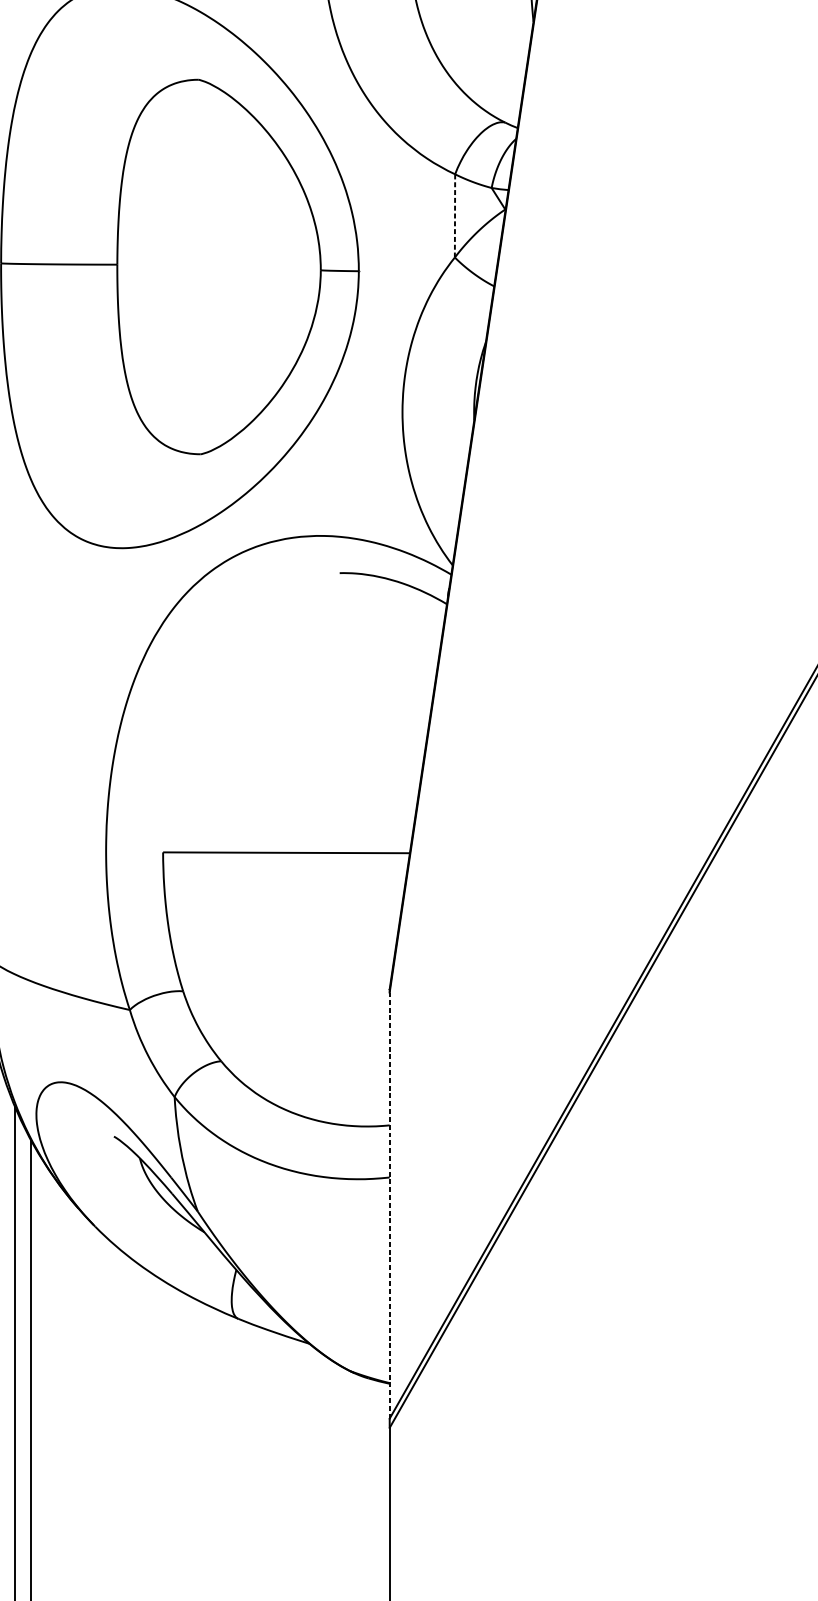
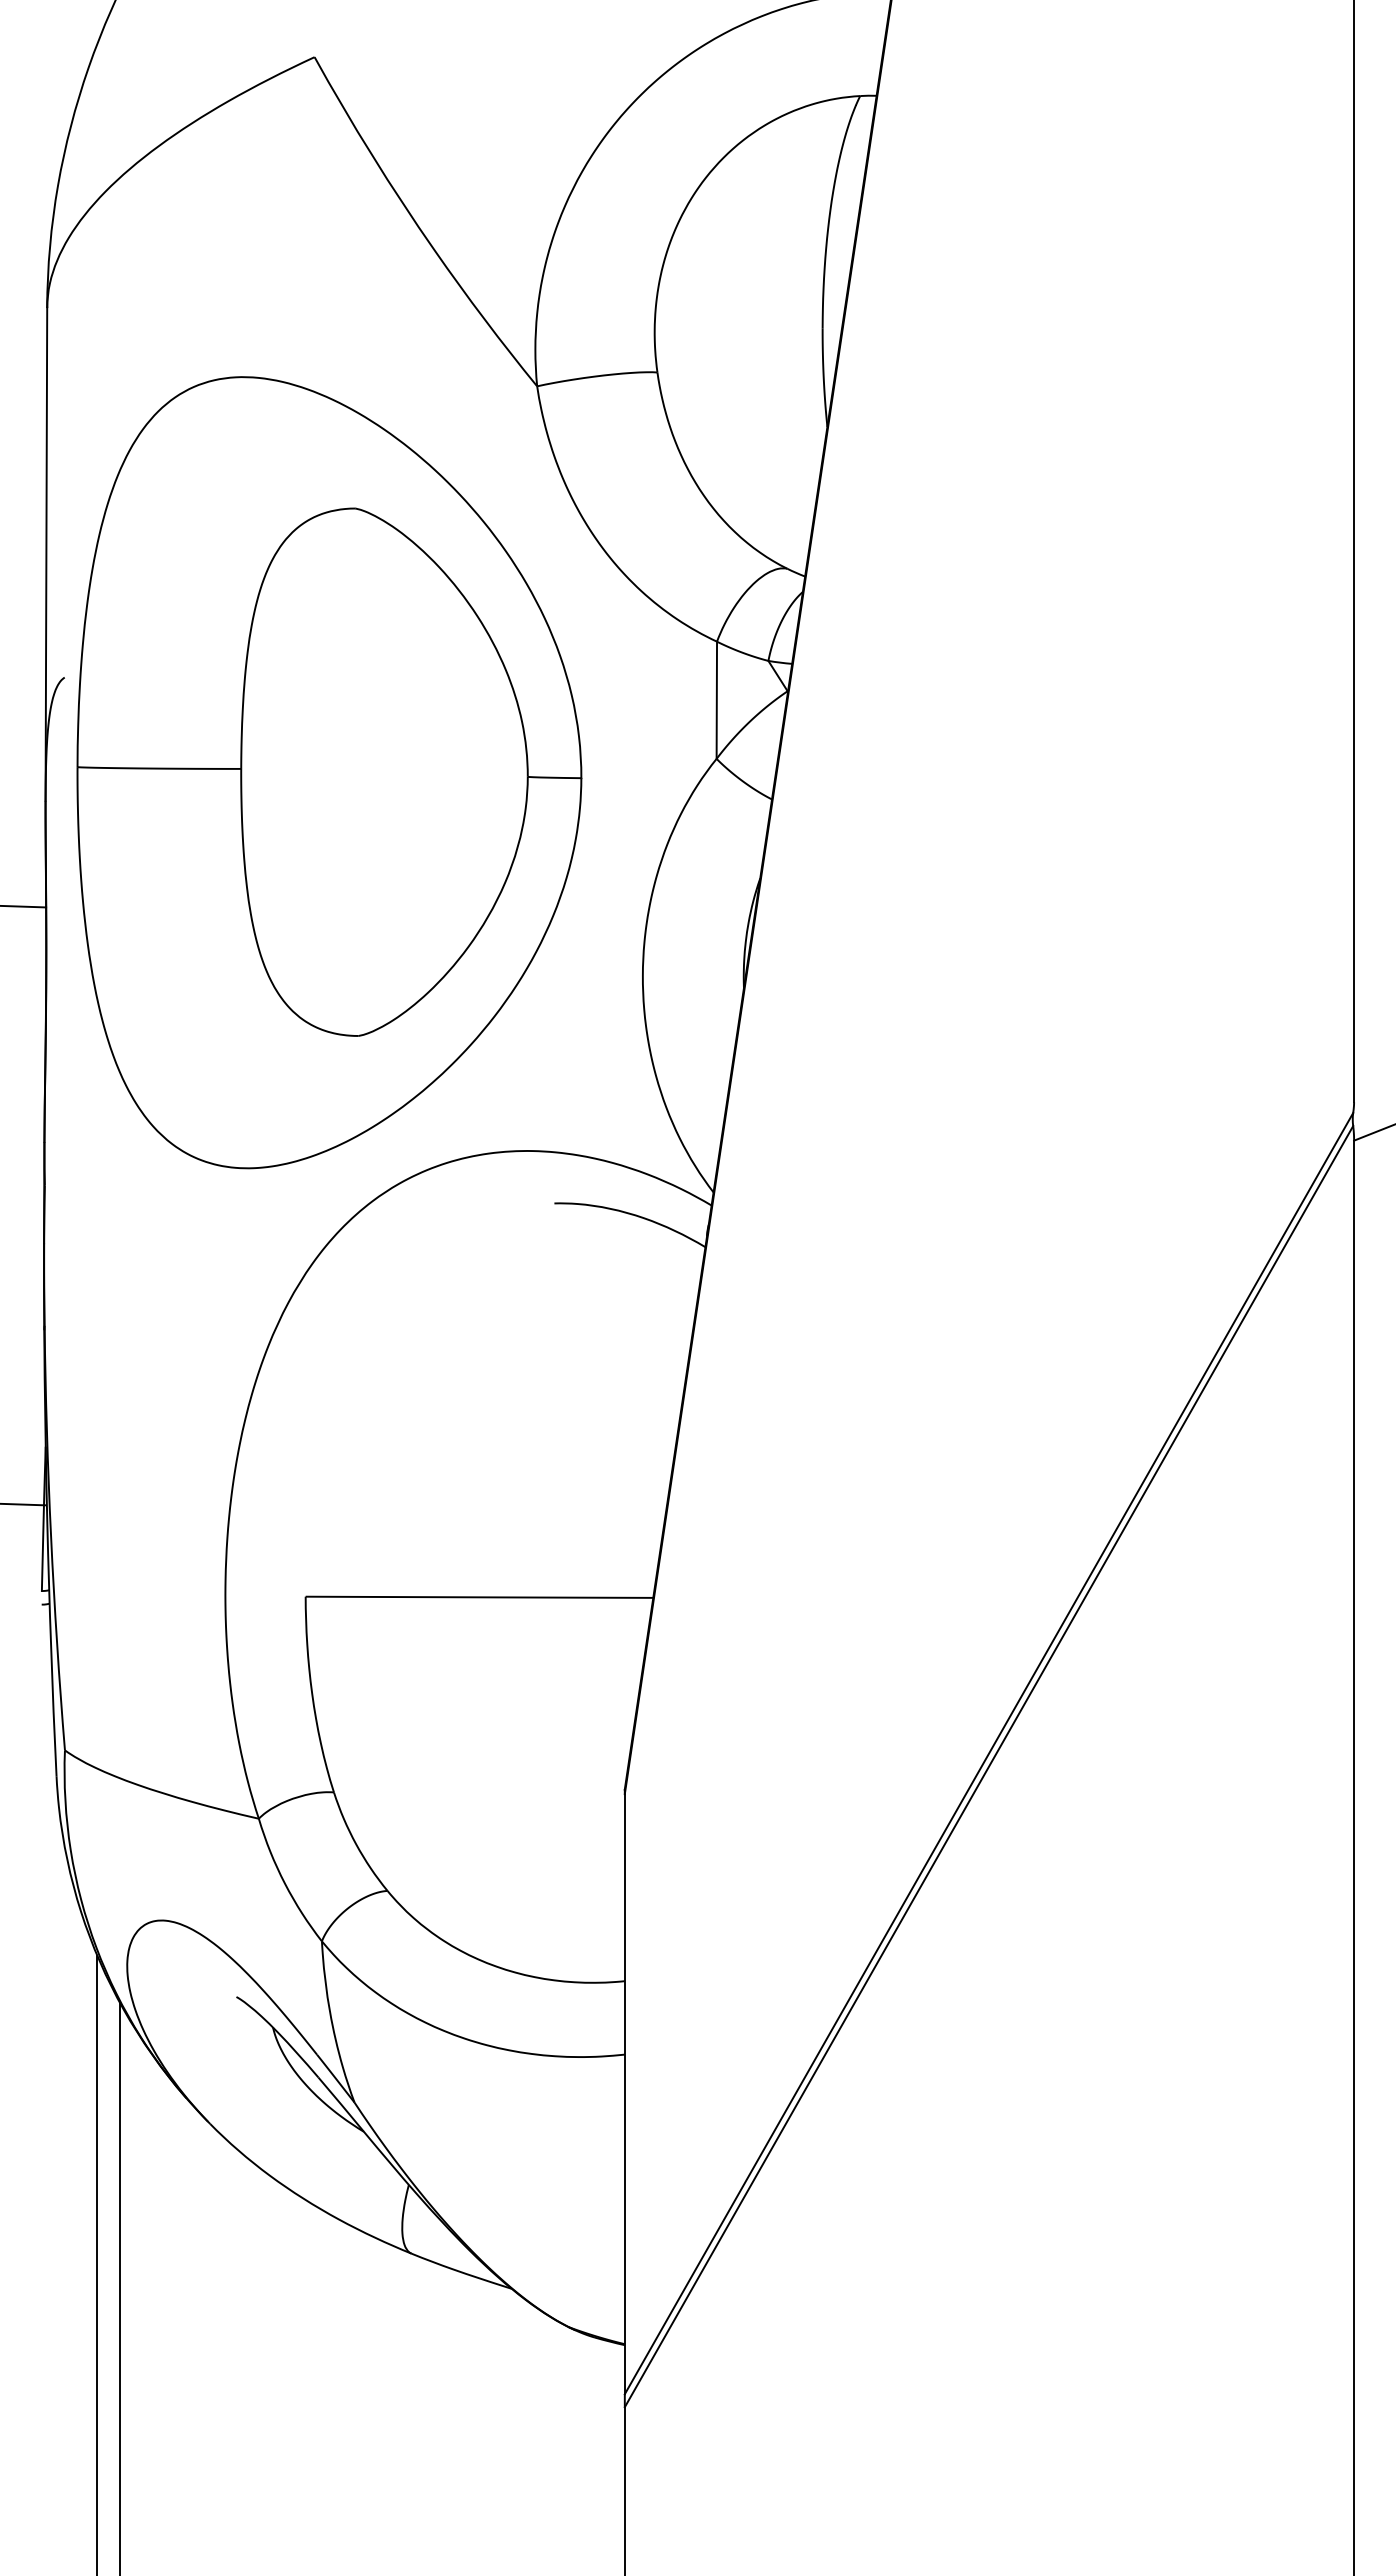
line: (454, 216) -> (716, 700), dashed -> solid
line: (389, 1205) -> (624, 2093), dashed -> solid

